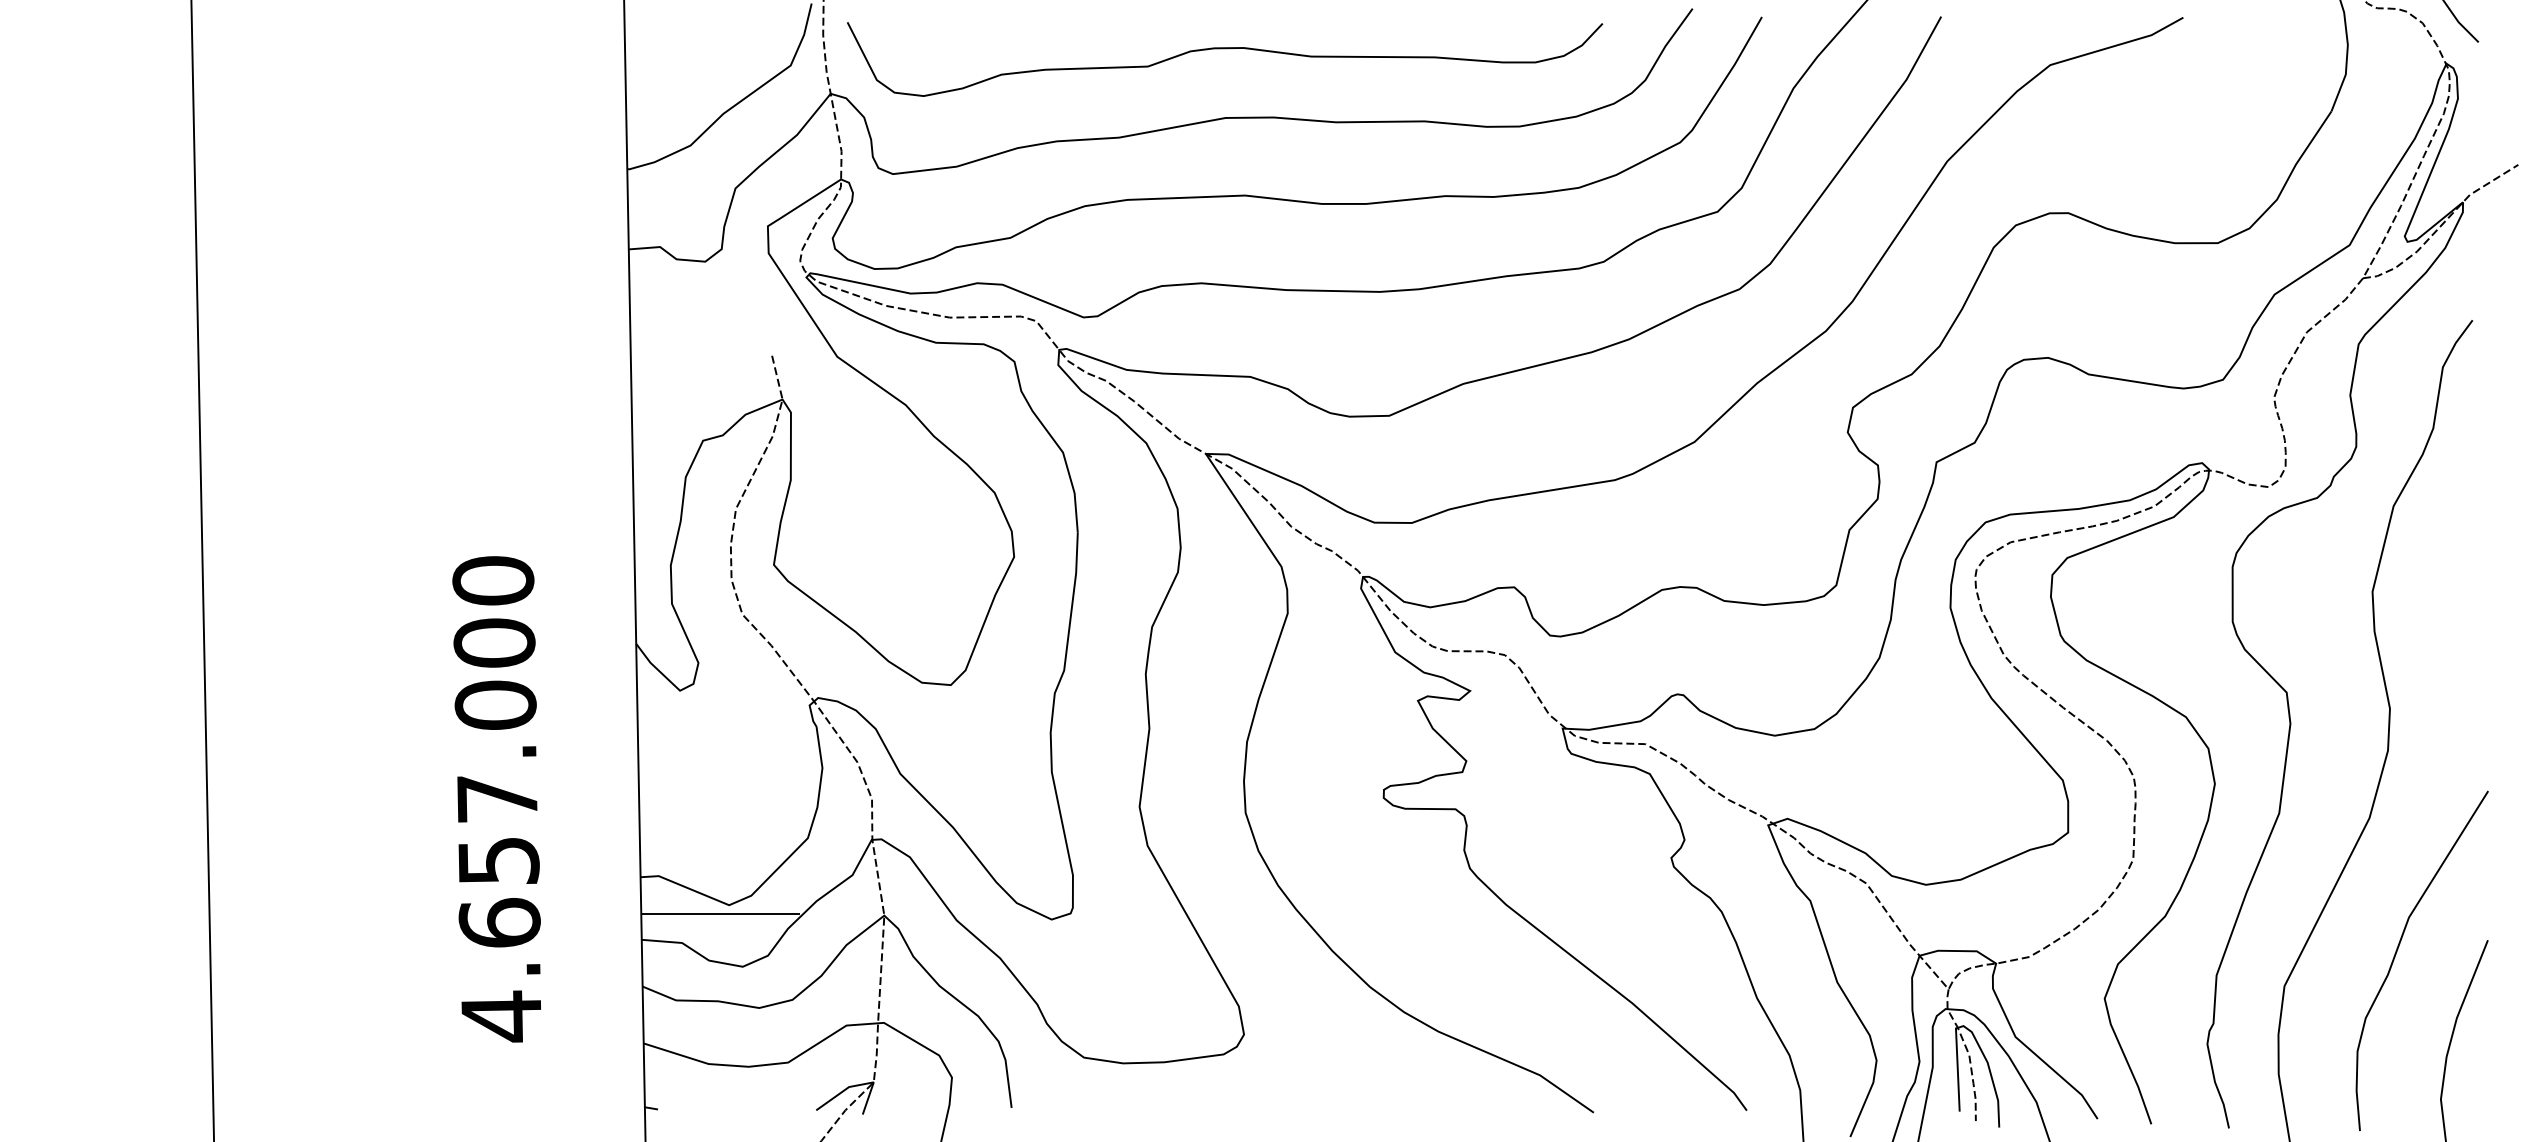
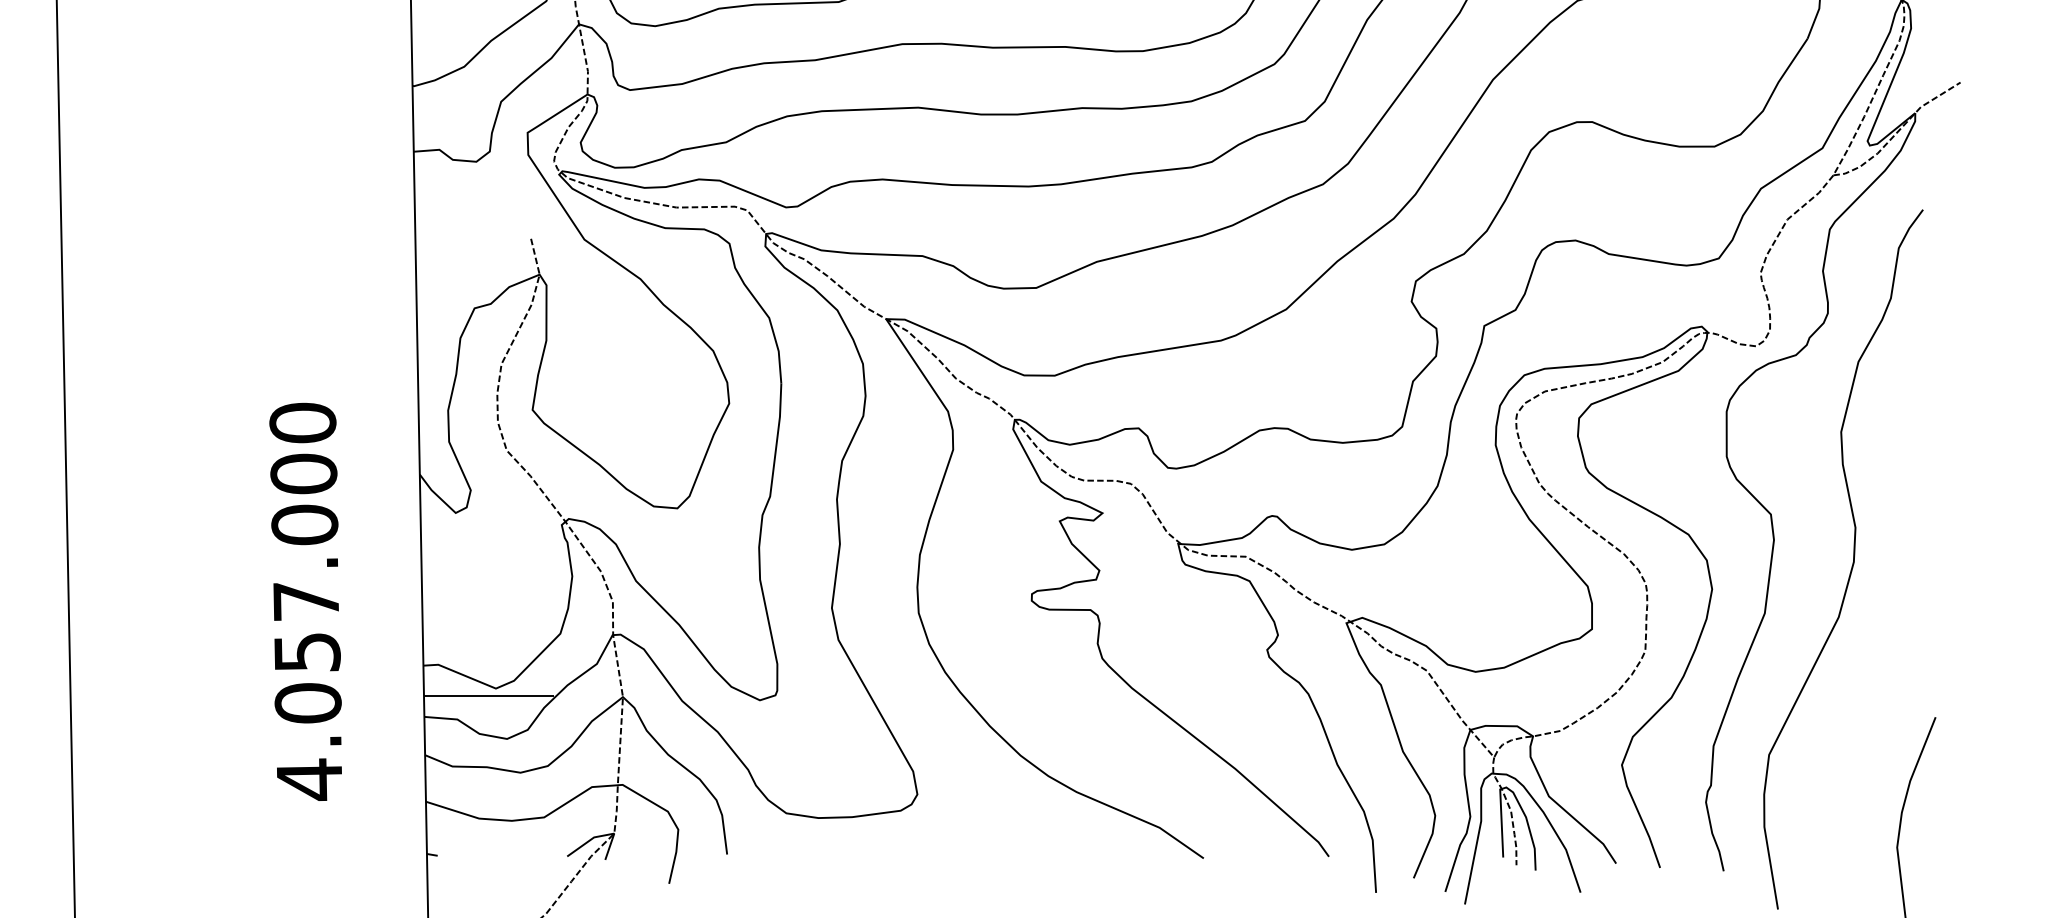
text: (499, 922) -> (307, 702), 4.657.000 -> 4.057.000
curve: (2397, 952) -> (1861, 727), removed

